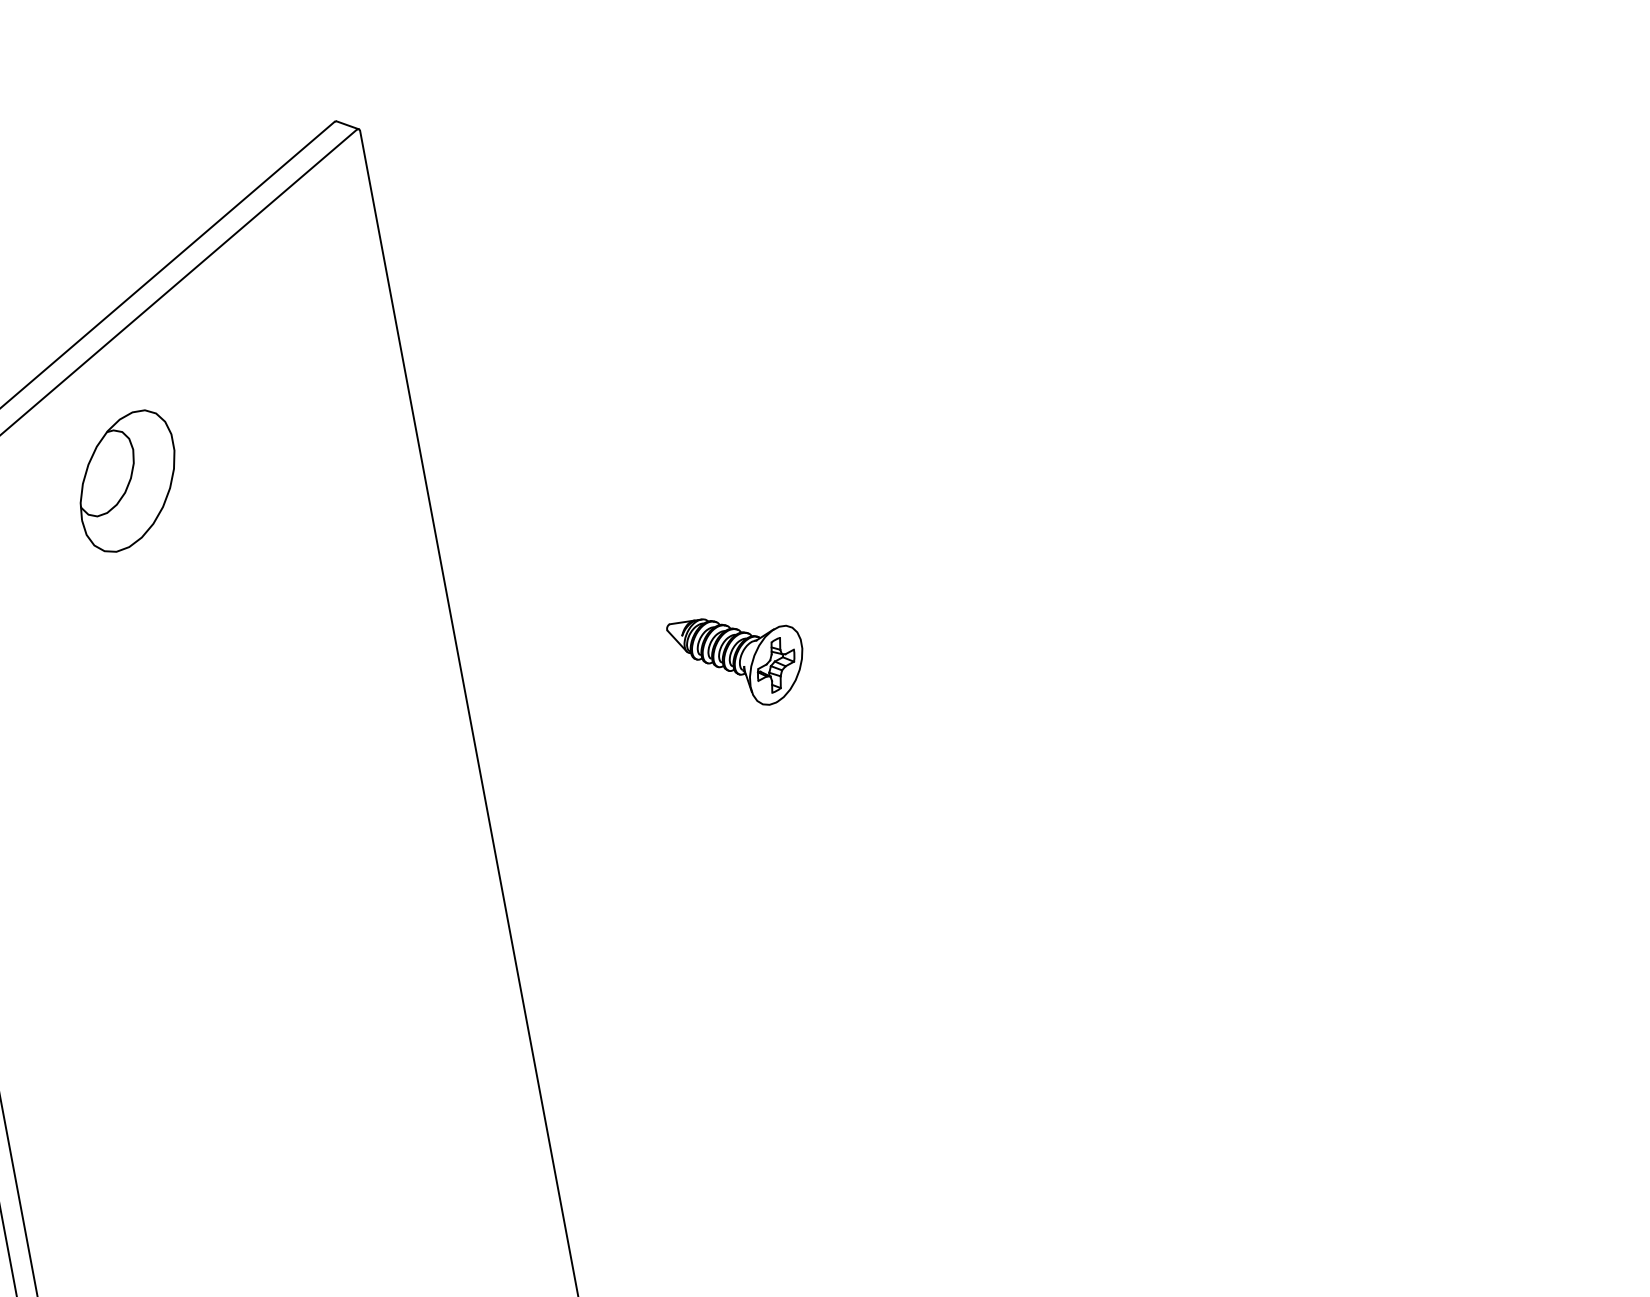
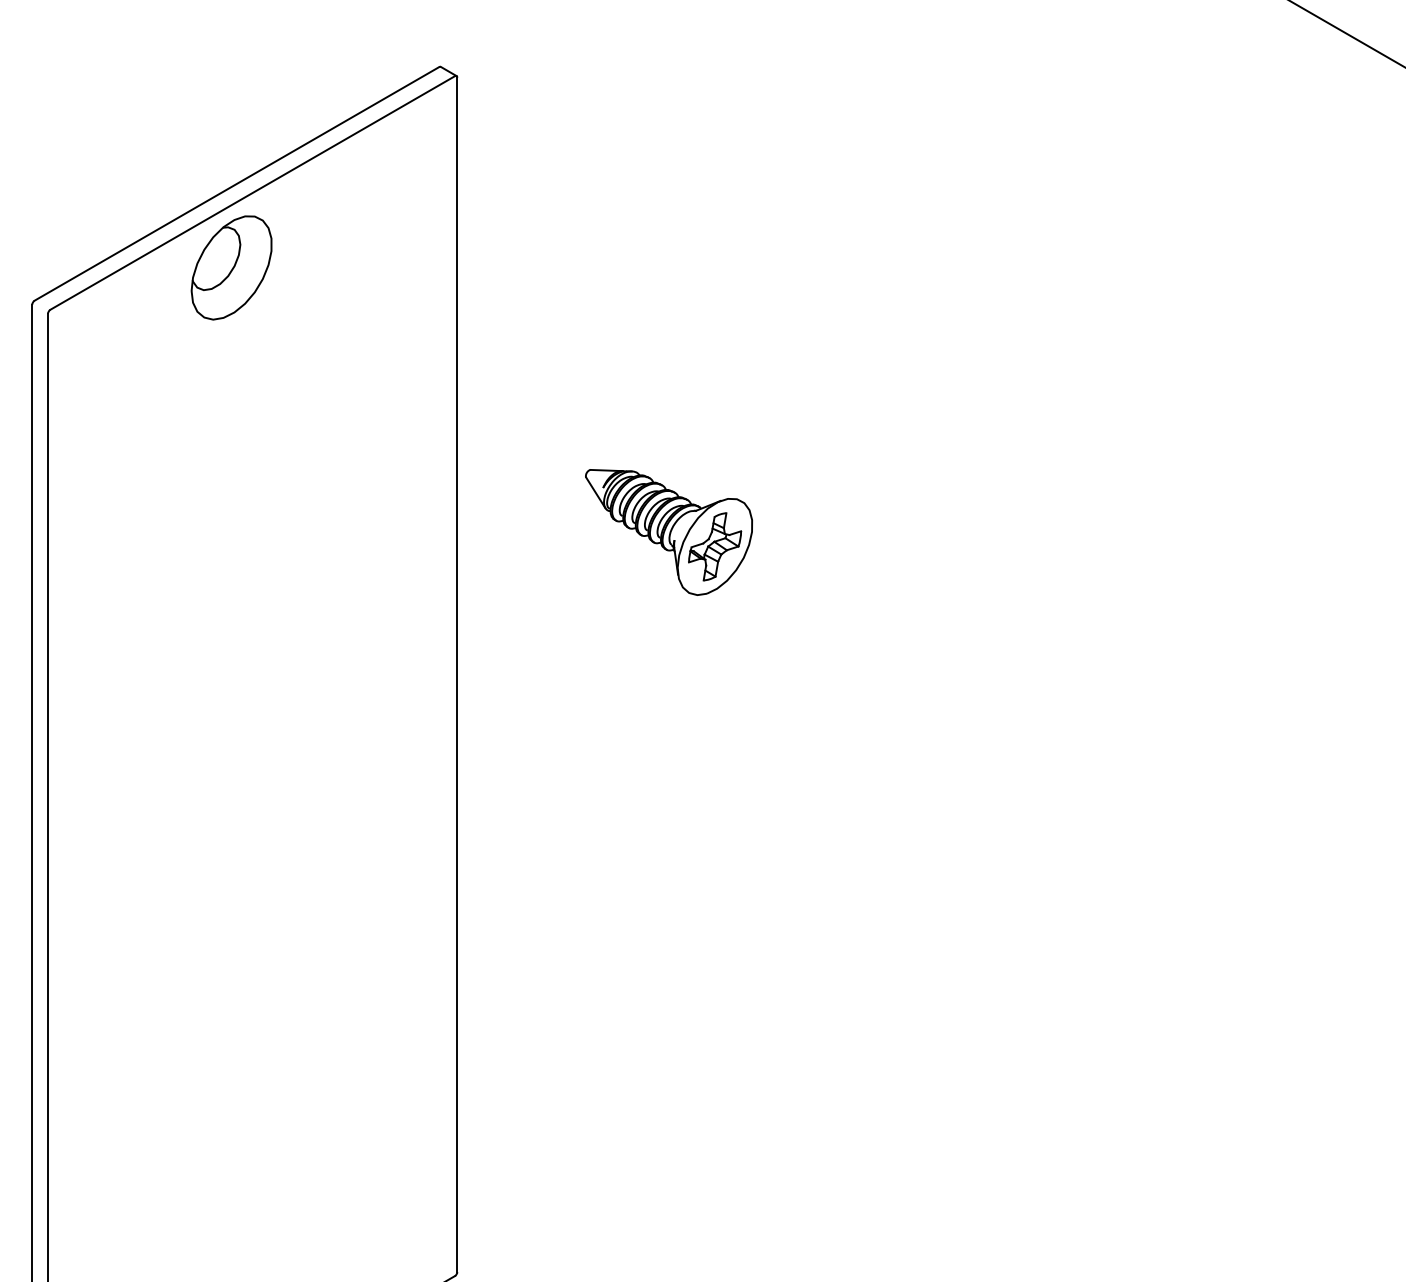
part: (127, 480) -> (231, 267), moved
part: (738, 661) -> (668, 532), size x1.67

